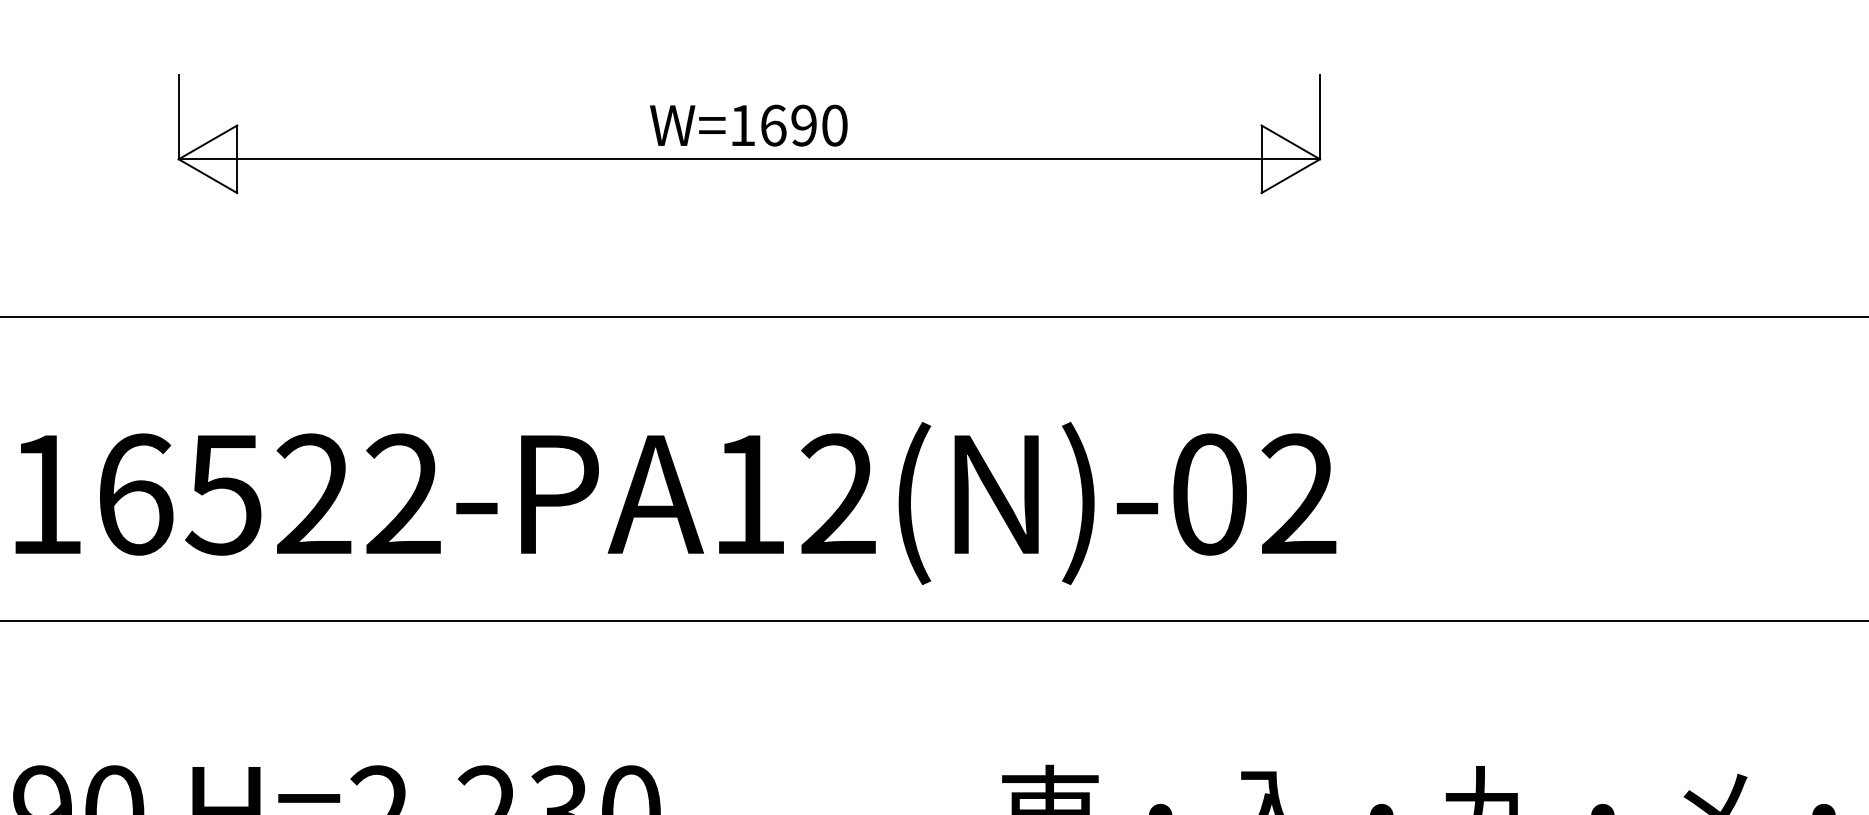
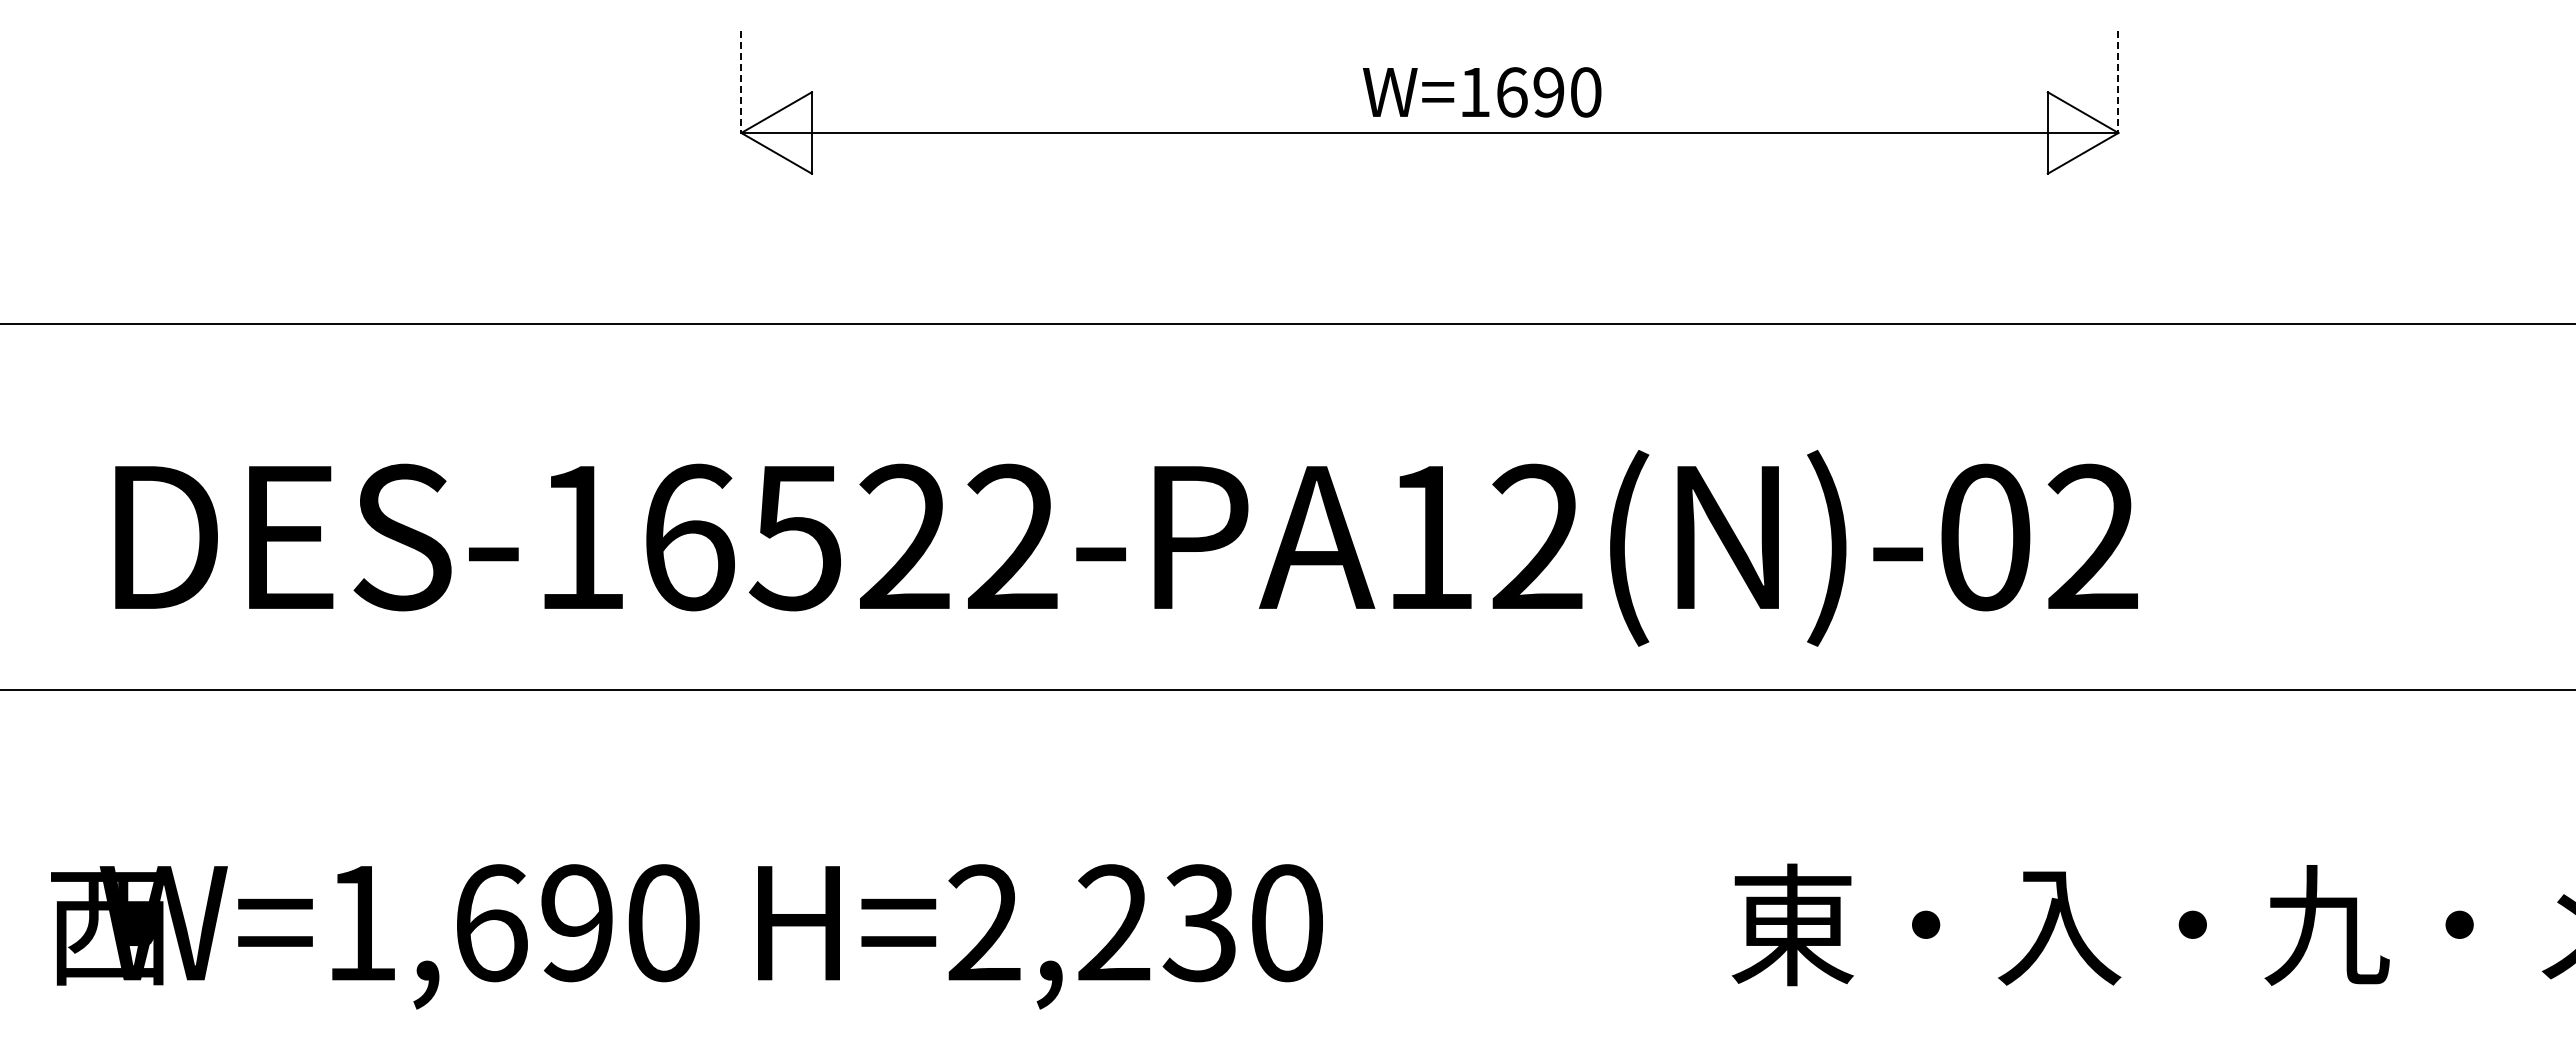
line: (178, 117) -> (741, 82), solid -> dashed
line: (1320, 117) -> (2118, 82), solid -> dashed
text: (749, 125) -> (1482, 92), moved

